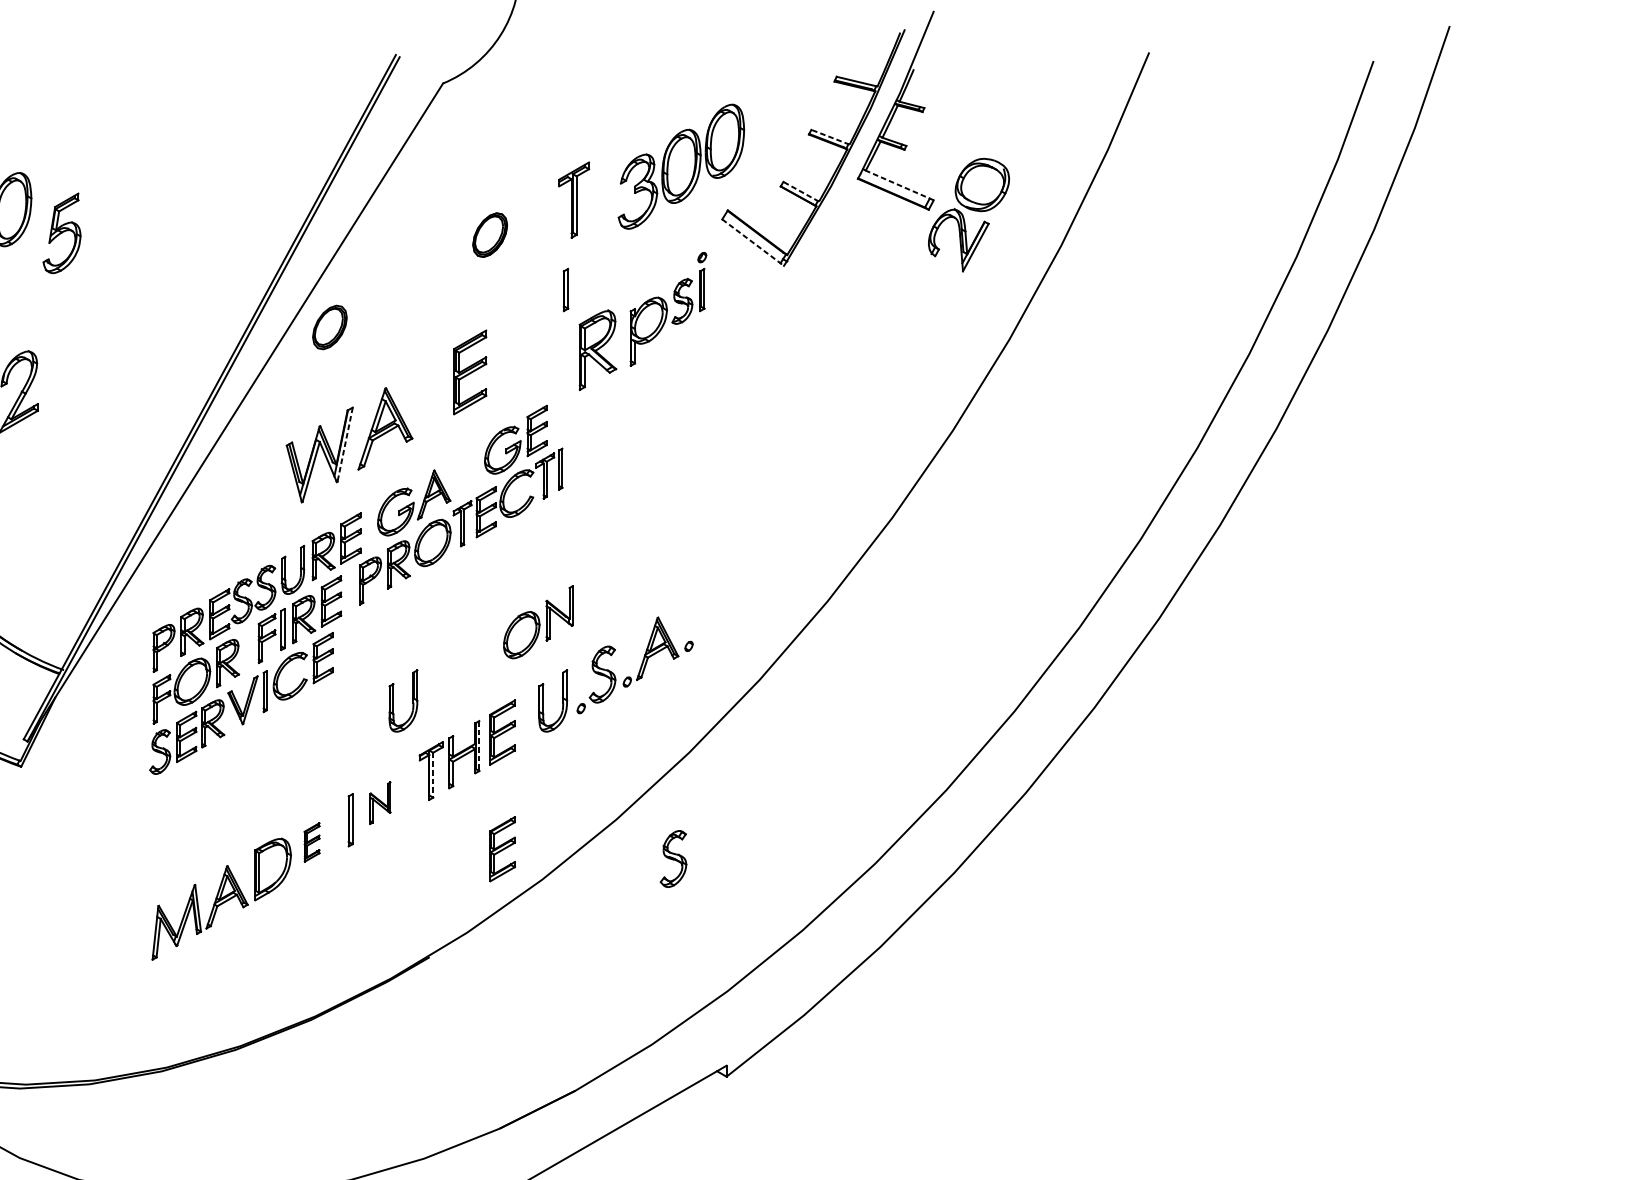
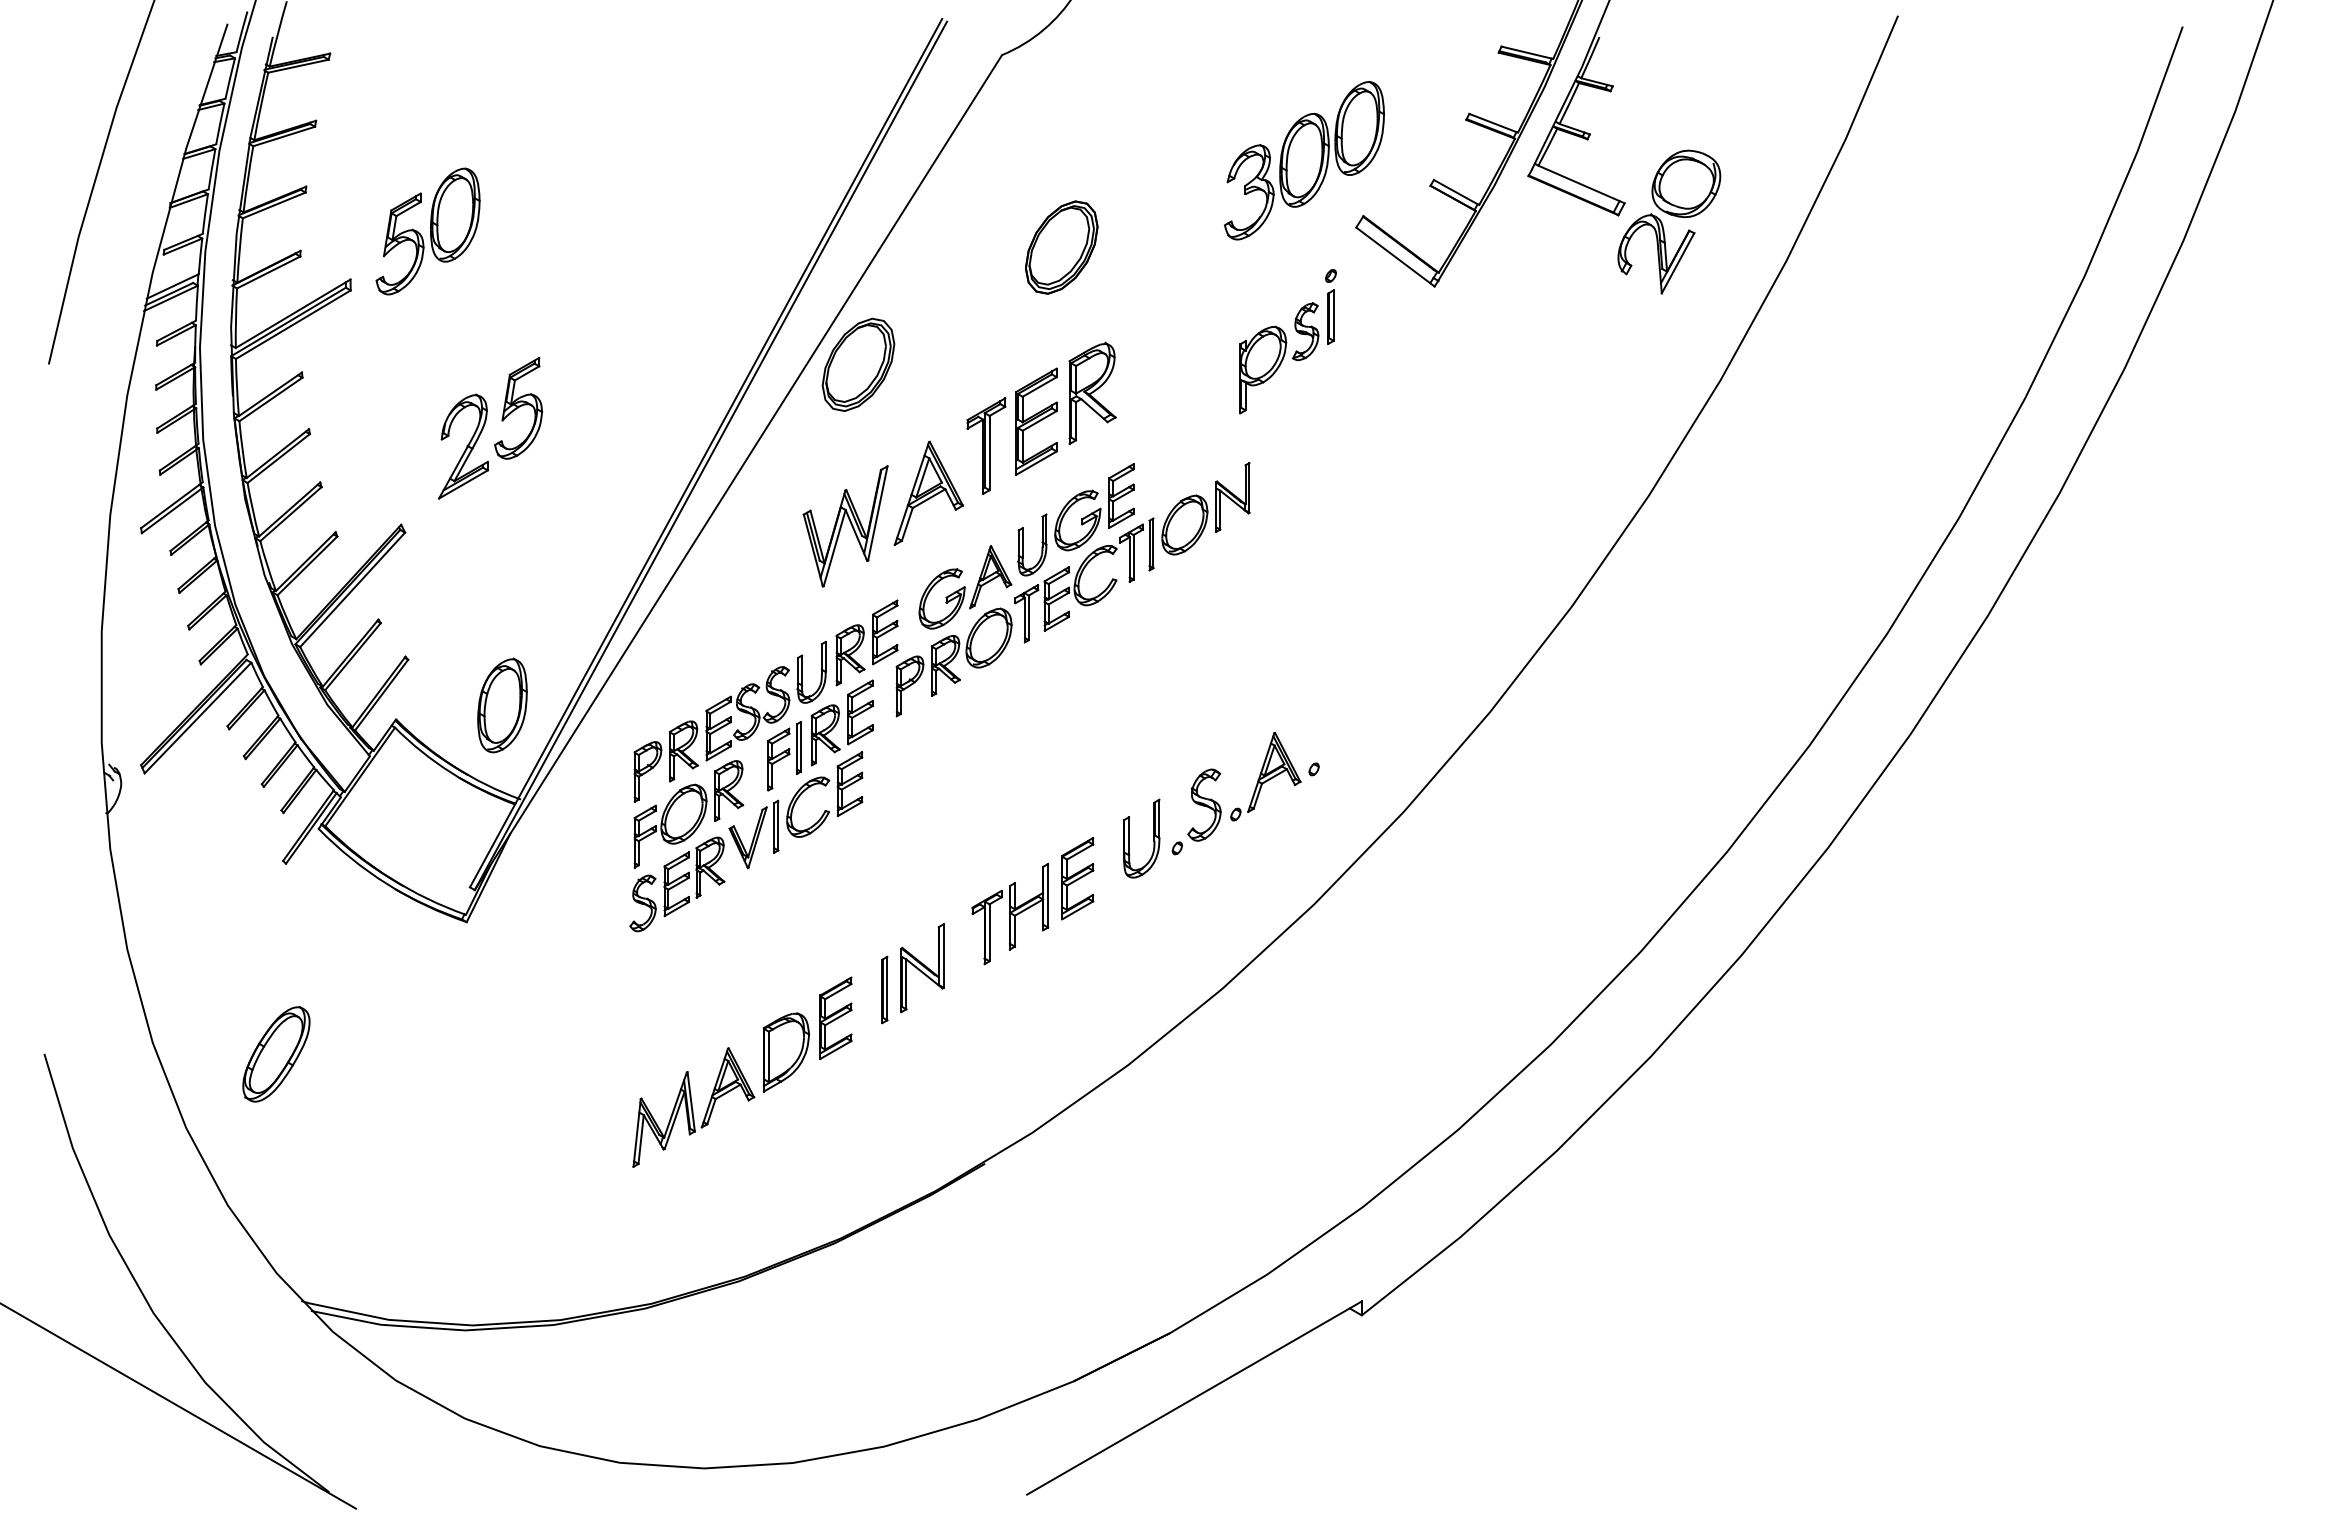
line: (830, 137) -> (1493, 123), dashed -> solid
line: (899, 185) -> (1581, 184), dashed -> solid
line: (801, 191) -> (1456, 192), dashed -> solid
part: (574, 199) -> (986, 445), moved
part: (61, 232) -> (518, 407), moved
part: (489, 235) -> (1061, 247), size x1.67
line: (753, 242) -> (1395, 257), dashed -> solid
part: (565, 289) -> (1157, 316), removed
part: (329, 327) -> (858, 364), size x1.67
part: (597, 350) -> (1092, 393), moved
line: (344, 444) -> (877, 513), dashed -> solid
part: (459, 469) -> (1023, 544), added
part: (49, 596) -> (502, 705), added
part: (538, 622) -> (1205, 508), moved
part: (393, 700) -> (939, 838), removed
line: (479, 745) -> (1048, 895), dashed -> solid
line: (433, 775) -> (989, 933), dashed -> solid
part: (380, 803) -> (922, 968), size x1.67
part: (311, 841) -> (835, 1017), size x1.67
part: (502, 849) -> (1077, 1026), removed
part: (673, 858) -> (1294, 1038), removed

